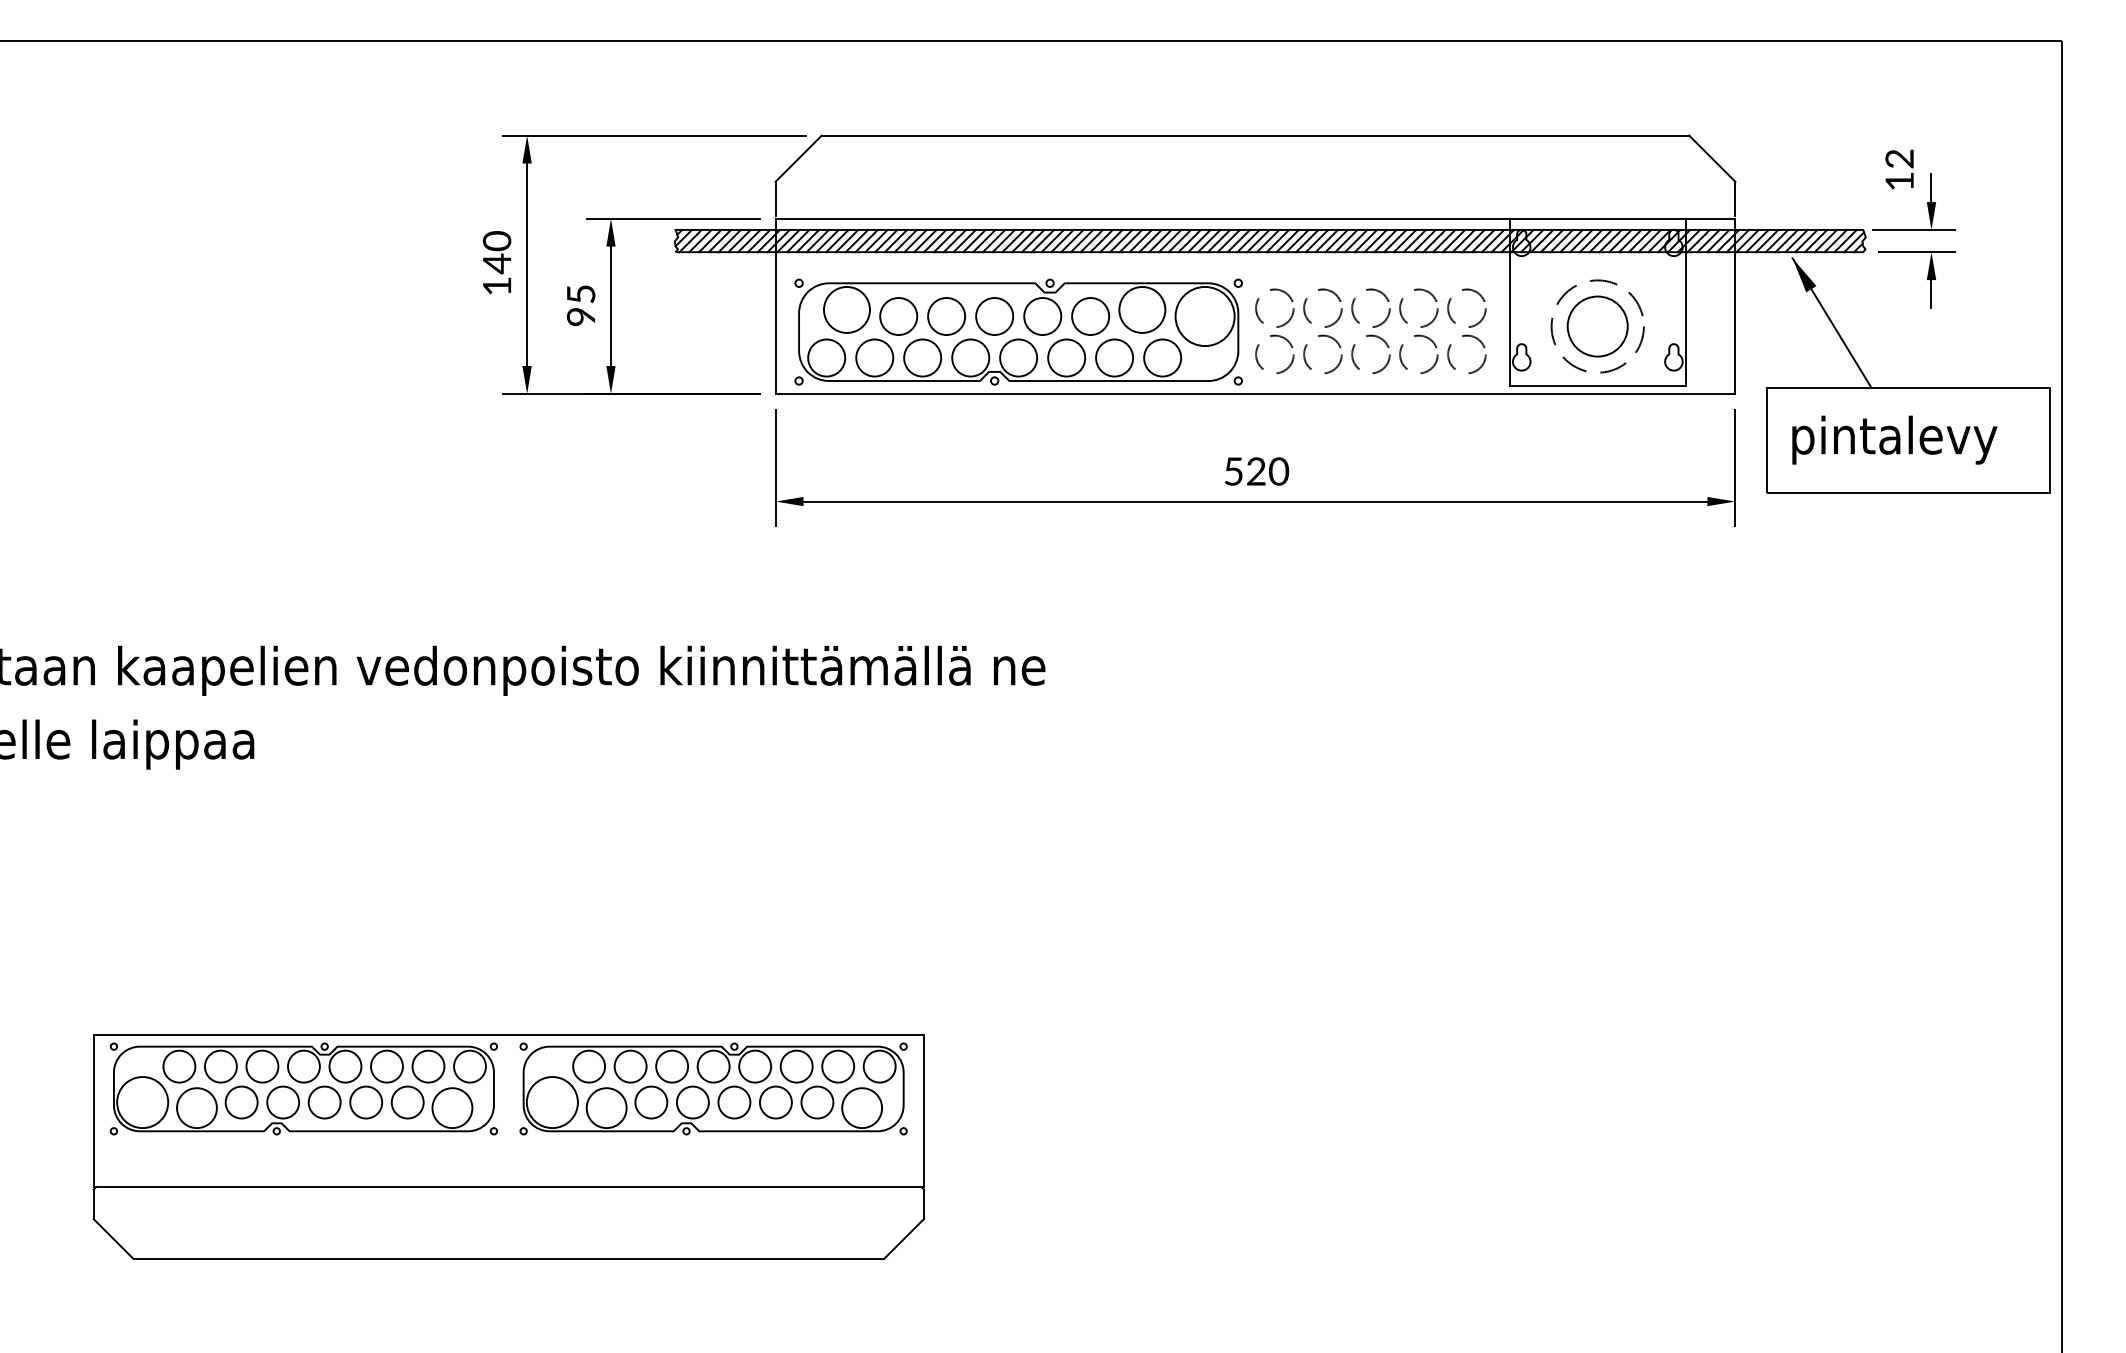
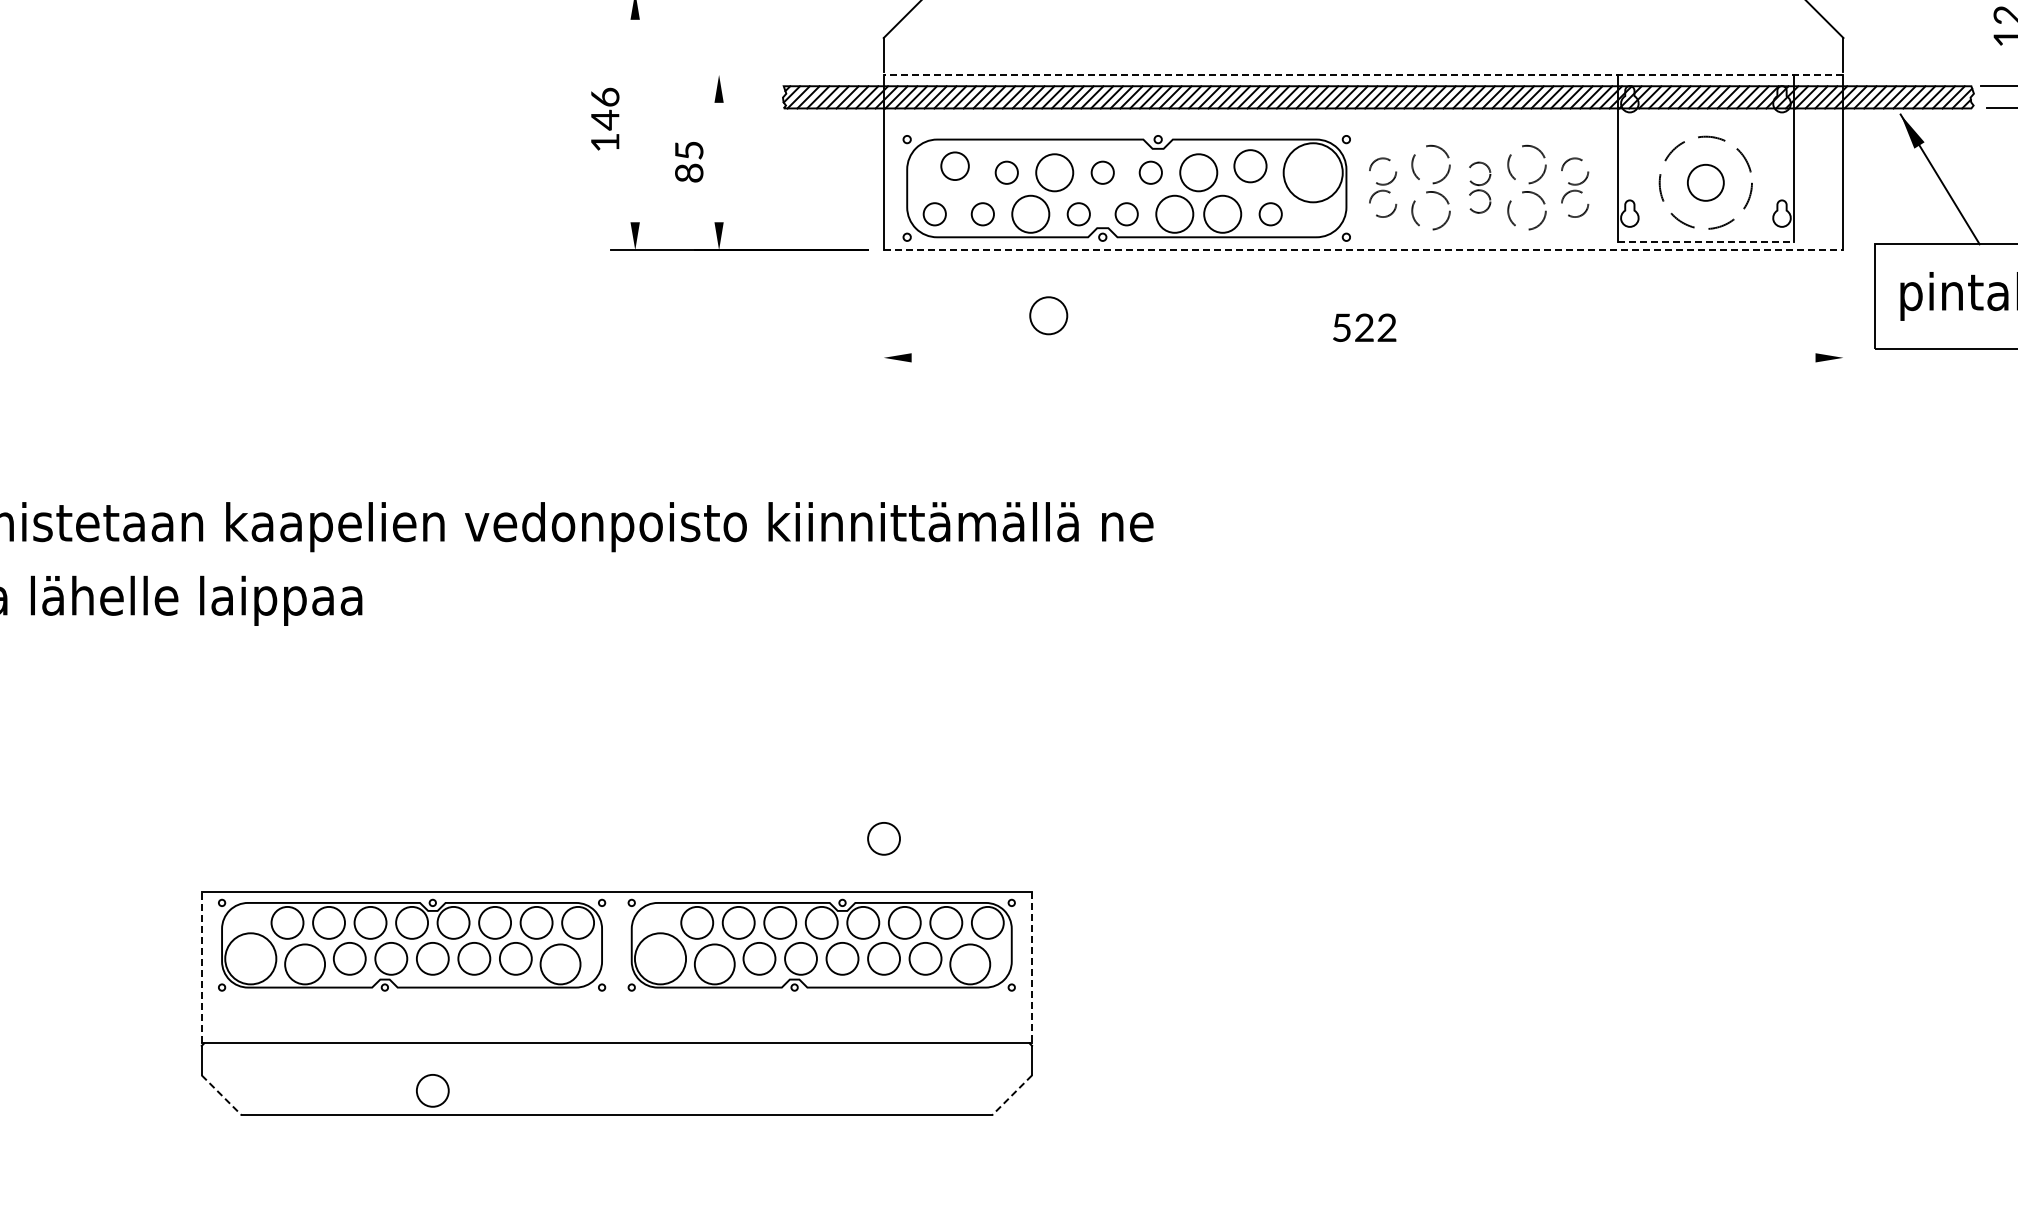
line: (673, 218) -> (781, 74), removed
line: (1255, 218) -> (1363, 74), solid -> dashed
text: (496, 241) -> (604, 97), 140 -> 146
line: (527, 264) -> (635, 120), removed
line: (610, 306) -> (718, 162), removed
circle: (846, 309) -> (954, 165), size x0.6
circle: (1142, 309) -> (1250, 165), size x0.7
text: (582, 316) -> (690, 172), 95 -> 85
circle: (898, 316) -> (1006, 172), size x0.6
circle: (994, 316) -> (1102, 172), size x0.6
circle: (1042, 316) -> (1150, 172), size x0.6
circle: (1597, 326) -> (1705, 182), size x0.6
part: (1274, 331) -> (1382, 187), size x0.7
part: (1370, 331) -> (1478, 187), size x0.6
part: (1466, 331) -> (1574, 187), size x0.7
circle: (826, 357) -> (934, 213), size x0.6
circle: (874, 357) -> (982, 213), size x0.6
circle: (970, 357) -> (1078, 213), size x0.6
circle: (1018, 357) -> (1126, 213), size x0.6
circle: (1162, 357) -> (1270, 213), size x0.6
line: (1597, 385) -> (1705, 241), solid -> dashed
line: (1255, 393) -> (1363, 249), solid -> dashed
circle: (940, 459) -> (1048, 315), added
line: (775, 467) -> (883, 323), removed
line: (1735, 467) -> (1843, 323), removed
text: (1279, 471) -> (1387, 327), 520 -> 522
line: (1255, 501) -> (1363, 357), removed
circle: (775, 982) -> (883, 838), added
line: (93, 1111) -> (201, 967), solid -> dashed
line: (923, 1111) -> (1031, 967), solid -> dashed
circle: (324, 1234) -> (432, 1090), added
line: (113, 1239) -> (221, 1095), solid -> dashed
line: (903, 1239) -> (1011, 1095), solid -> dashed

